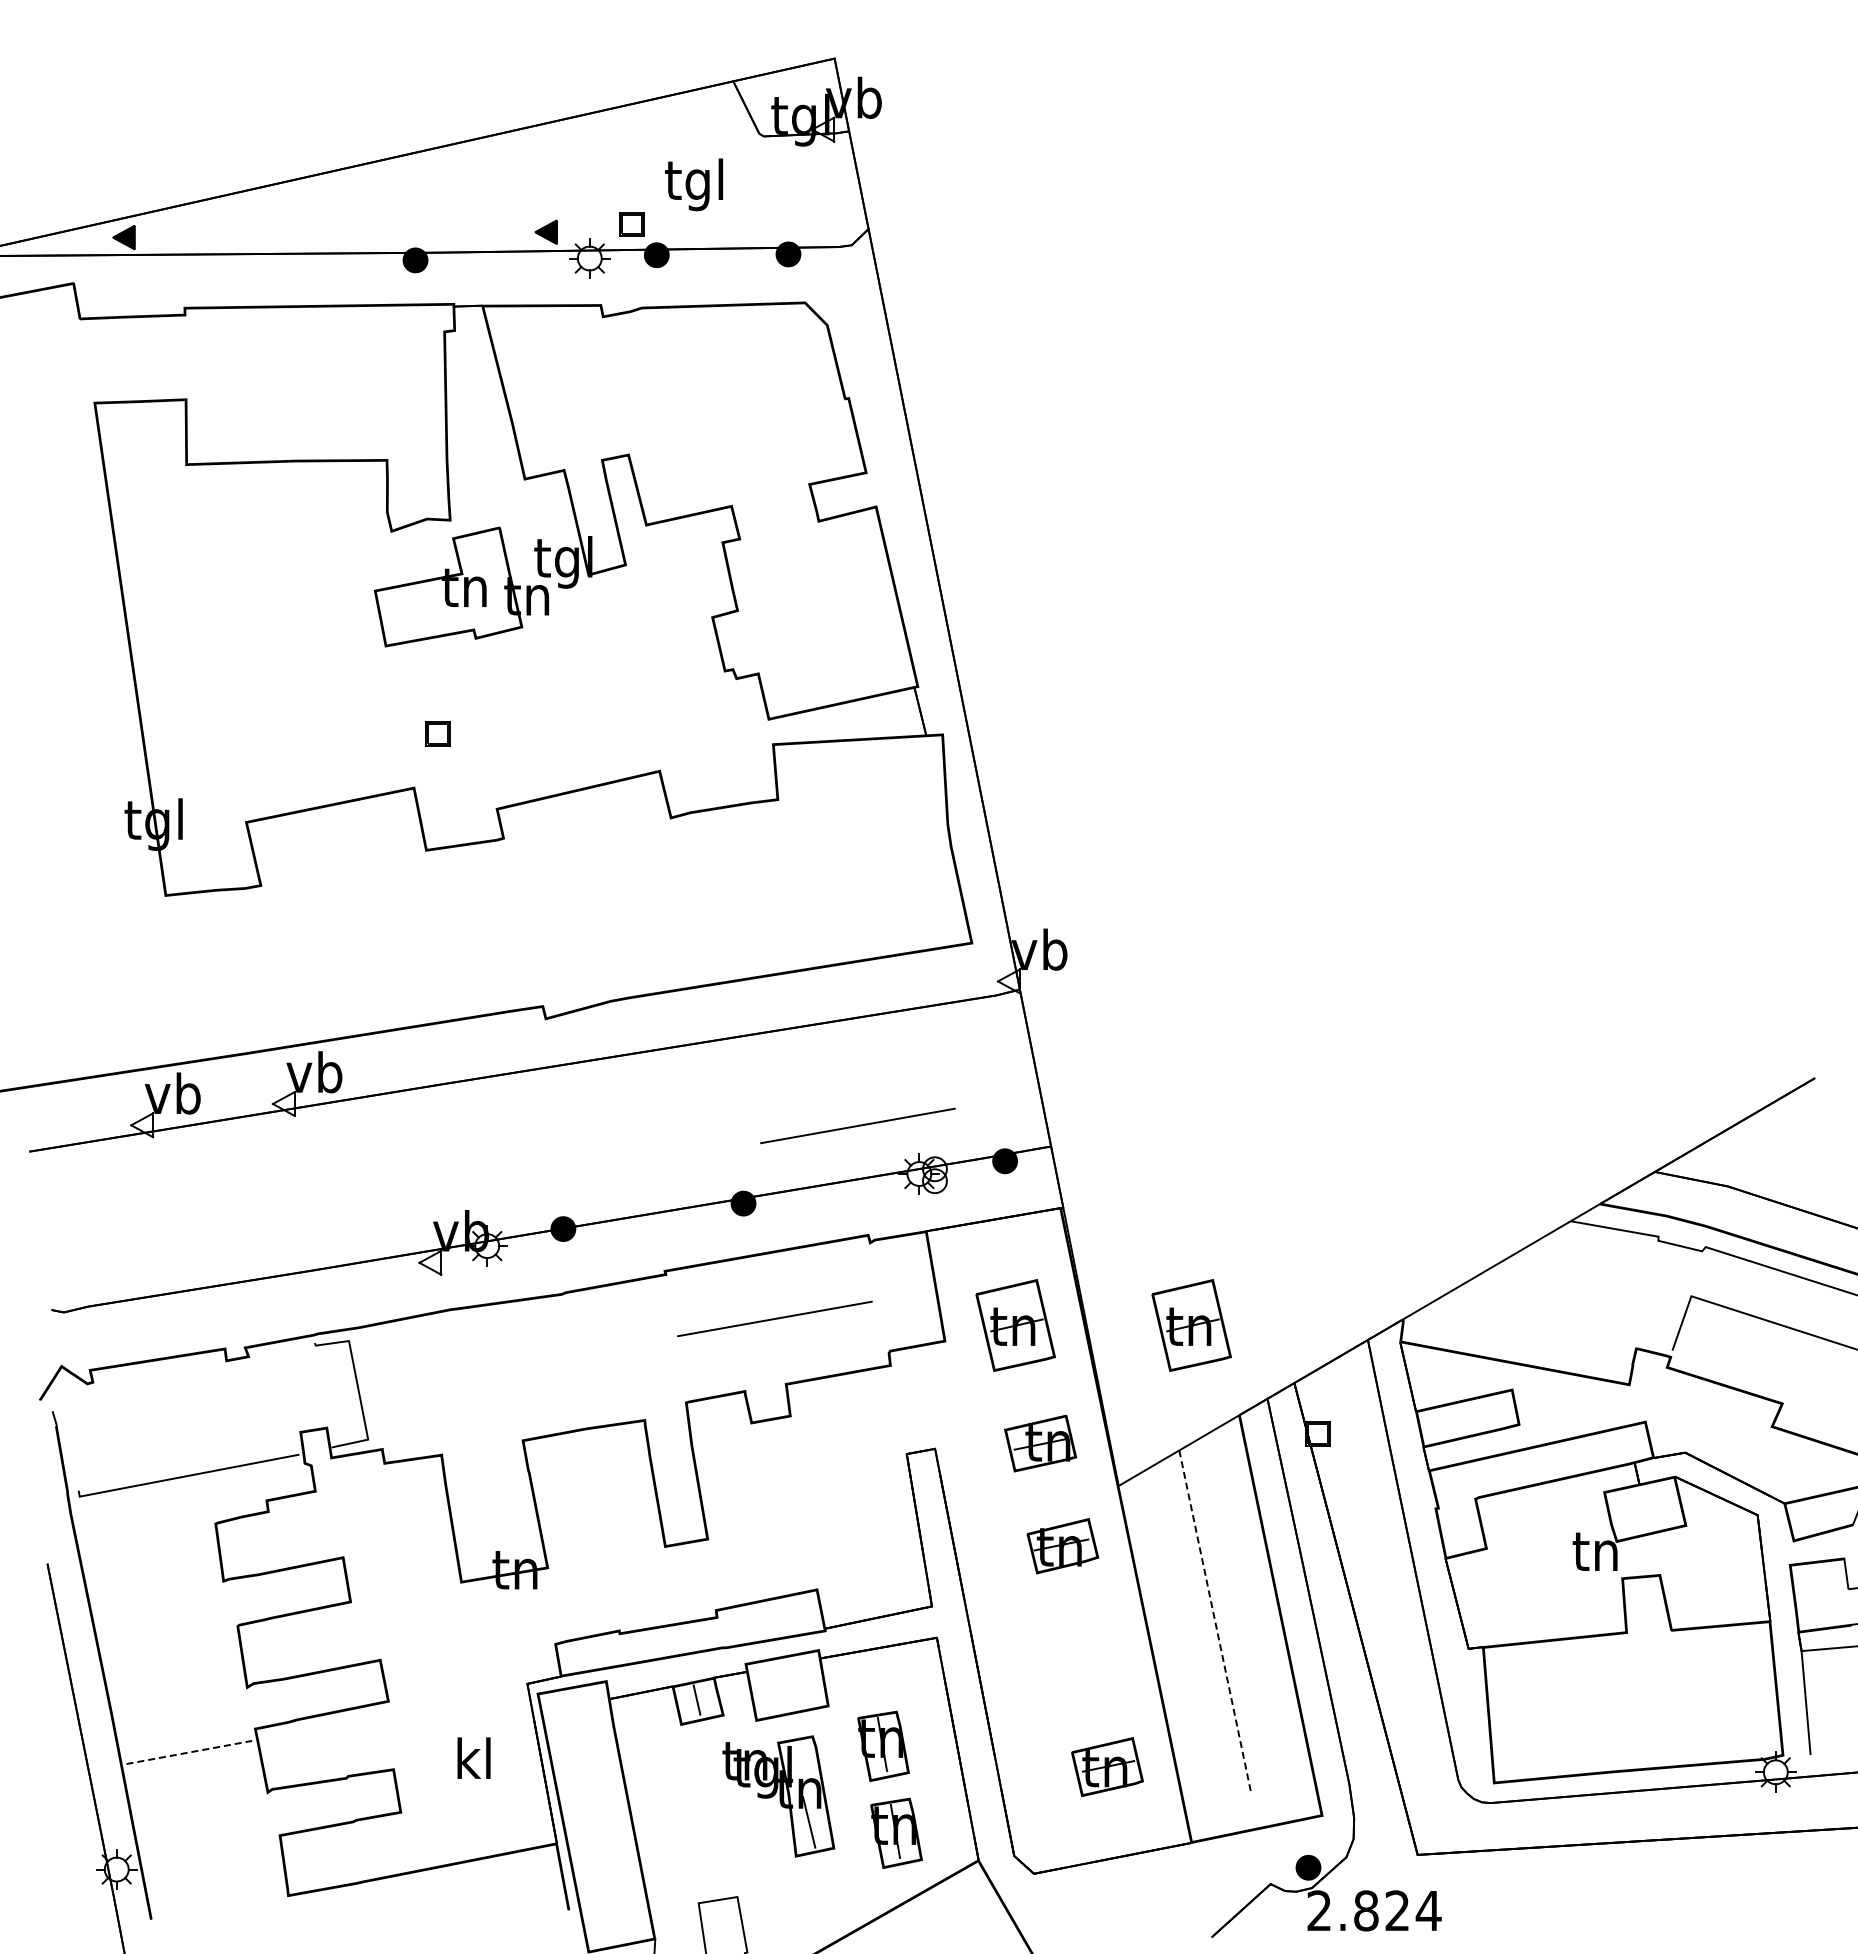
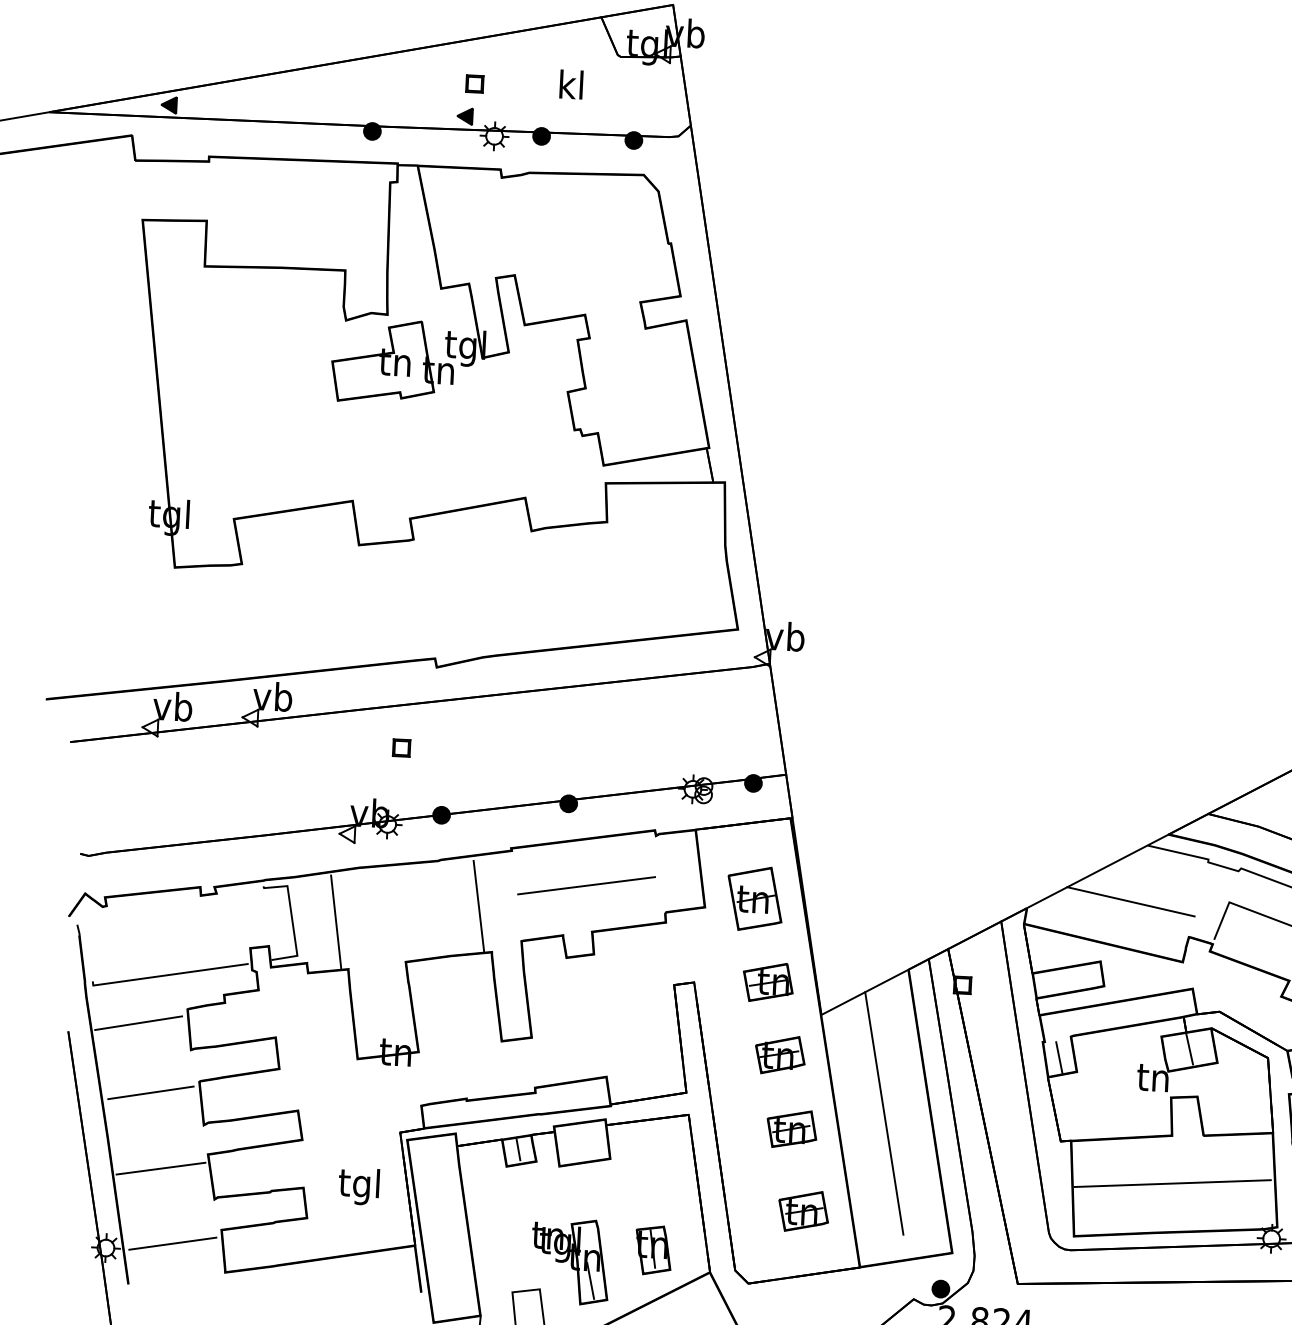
text: (694, 184) -> (570, 88), tgl -> kl
part: (631, 224) -> (474, 84), moved
part: (437, 733) -> (401, 747), moved
line: (857, 1125) -> (651, 753), removed
line: (1550, 1302) -> (1130, 901), added
part: (1191, 1325) -> (878, 905), removed
line: (622, 1355) -> (478, 905), added
line: (420, 1388) -> (335, 921), added
line: (1645, 1508) -> (1189, 1049), added
line: (1459, 1529) -> (1058, 1057), added
line: (146, 1546) -> (138, 1022), added
line: (1215, 1621) -> (884, 1113), dashed -> solid
line: (169, 1645) -> (150, 1093), added
part: (1084, 1650) -> (791, 1128), added
line: (1630, 1700) -> (1172, 1183), added
part: (883, 1745) -> (647, 1188), removed
line: (189, 1752) -> (161, 1168), dashed -> solid
text: (472, 1763) -> (358, 1186), kl -> tgl
part: (778, 1796) -> (570, 1261), moved
line: (211, 1858) -> (172, 1243), added

